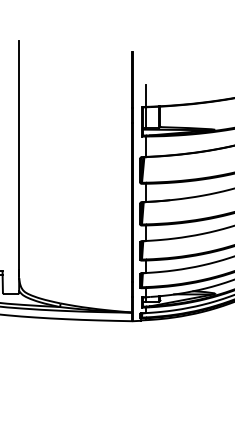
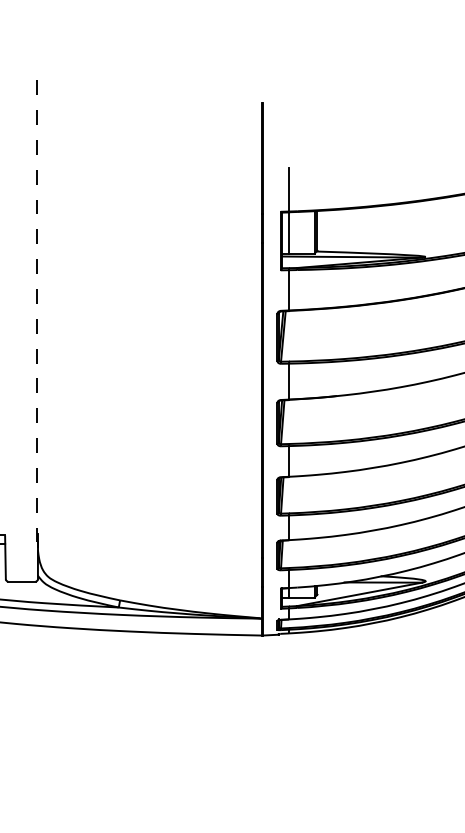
line: (18, 157) -> (36, 311), solid -> dashed

